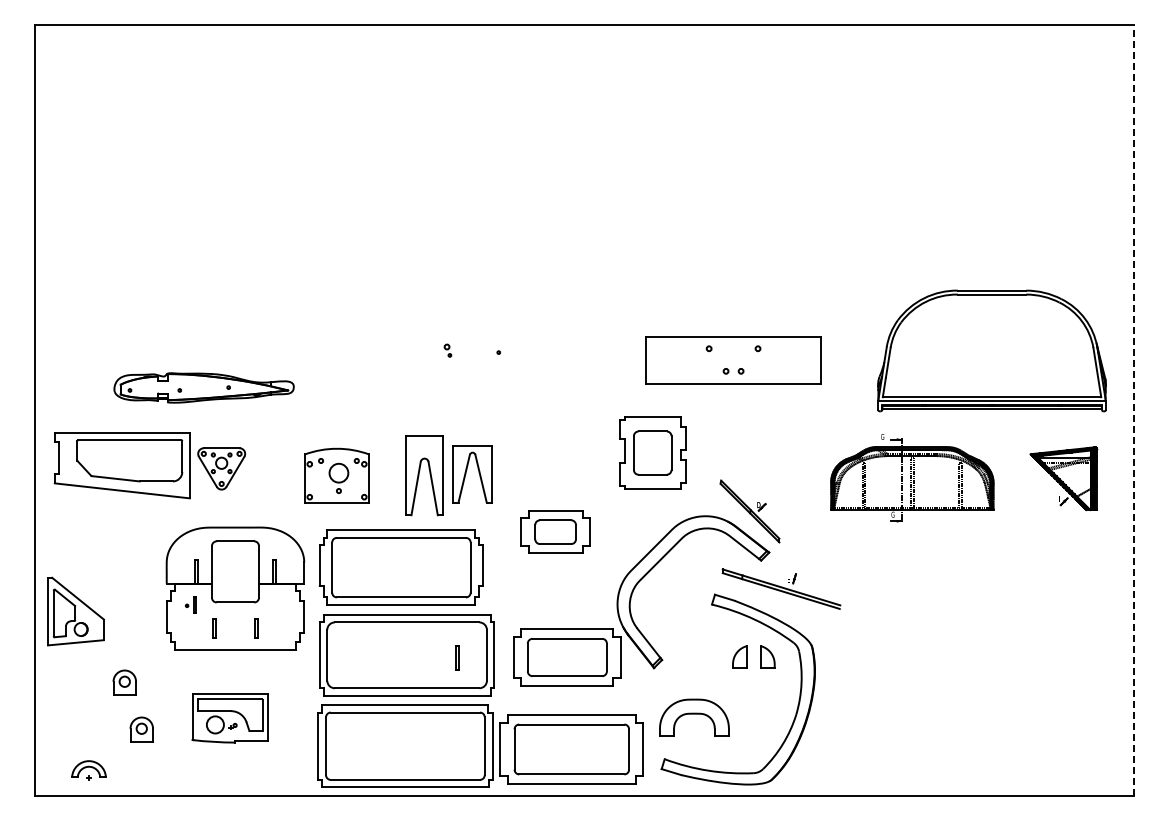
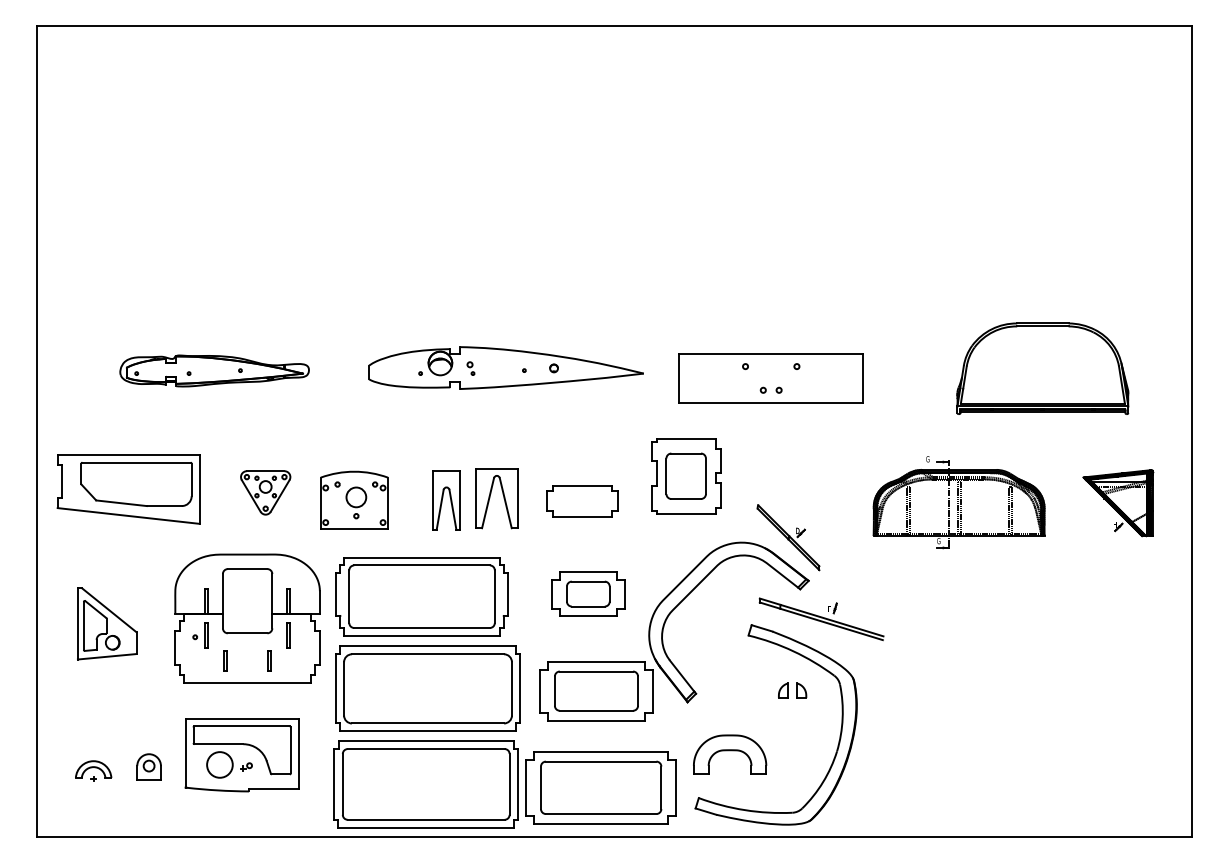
part: (481, 349) -> (506, 367), added
part: (991, 350) -> (1042, 368), size x0.71
part: (203, 387) -> (213, 370), moved
line: (1133, 410) -> (1191, 431), dashed -> solid
part: (221, 468) -> (265, 492), moved
part: (424, 476) -> (446, 500), size x0.71
part: (553, 476) -> (581, 500), added
part: (555, 531) -> (588, 593), moved
part: (190, 604) -> (200, 635), size x1.43
part: (75, 611) -> (106, 623), moved
part: (753, 656) -> (792, 690), size x0.62
line: (456, 657) -> (287, 635), moved
part: (124, 682) -> (130, 717), removed
part: (229, 718) -> (241, 755), size x1.43
part: (88, 770) -> (93, 771), moved

